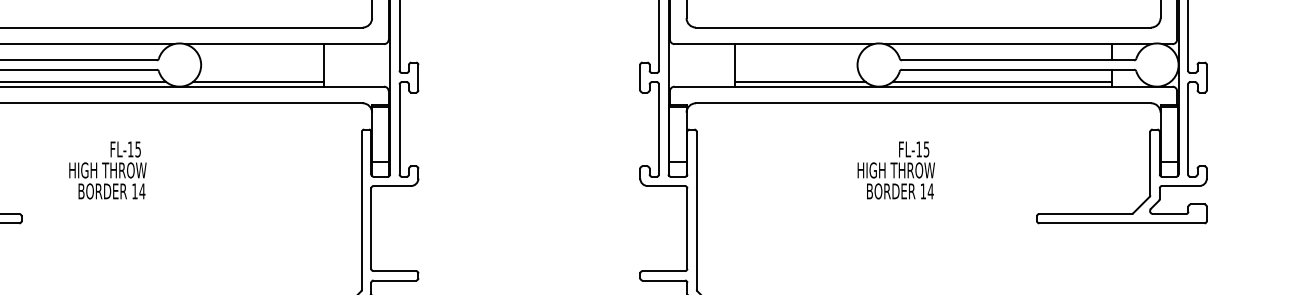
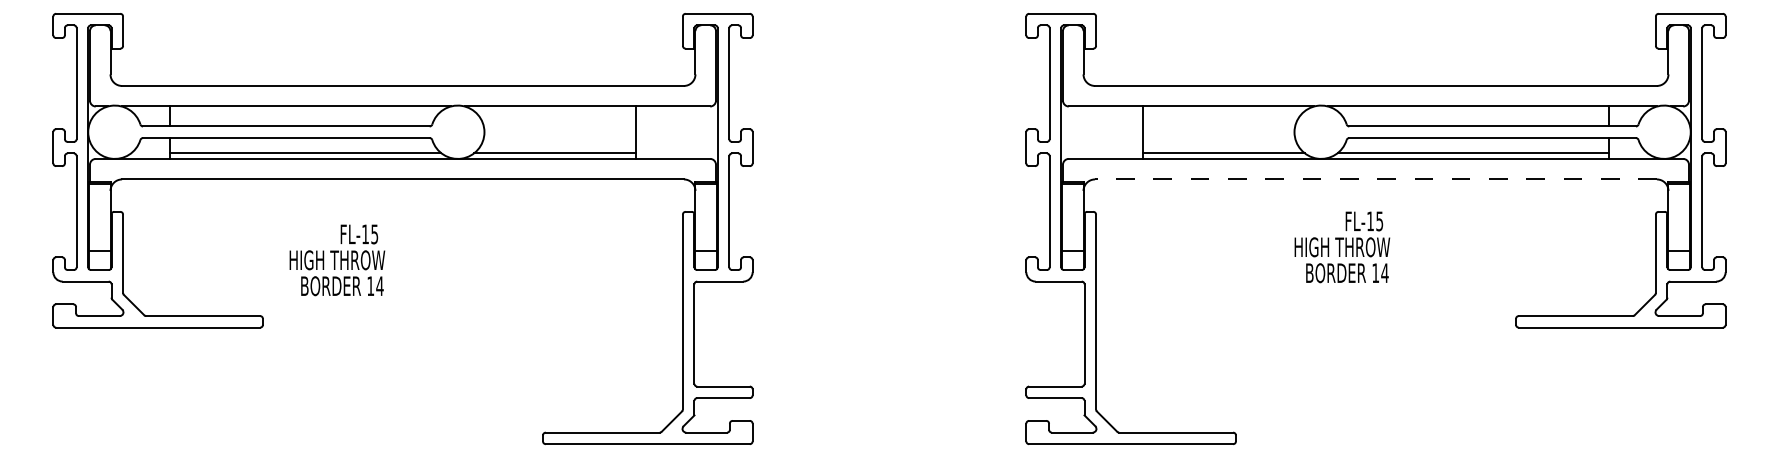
line: (923, 103) -> (1375, 179), solid -> dashed
text: (107, 170) -> (337, 260), moved
text: (896, 170) -> (1342, 247), moved

